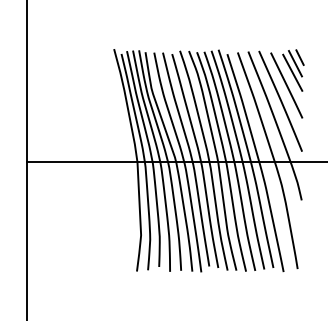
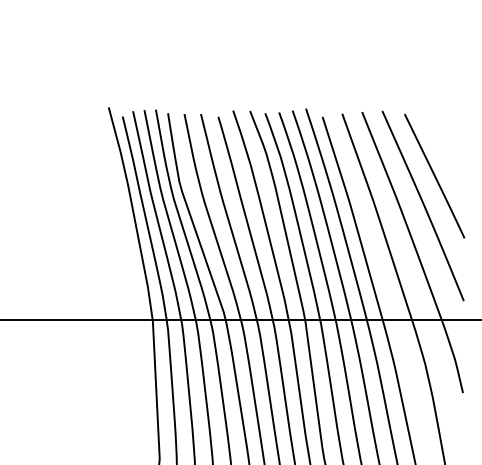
part: (293, 70) -> (447, 147), removed

